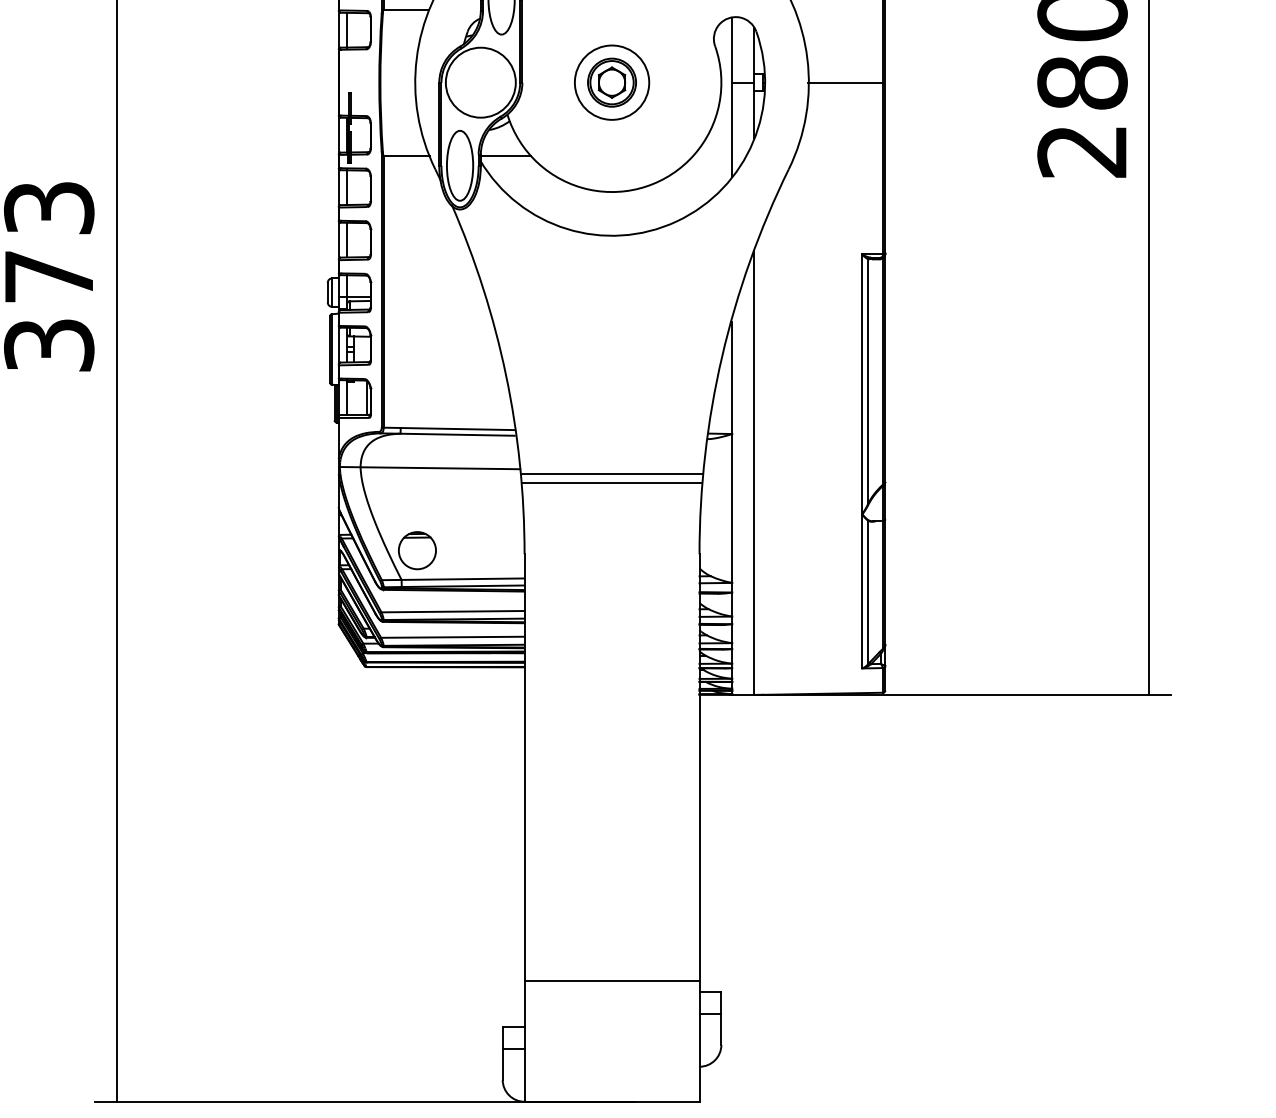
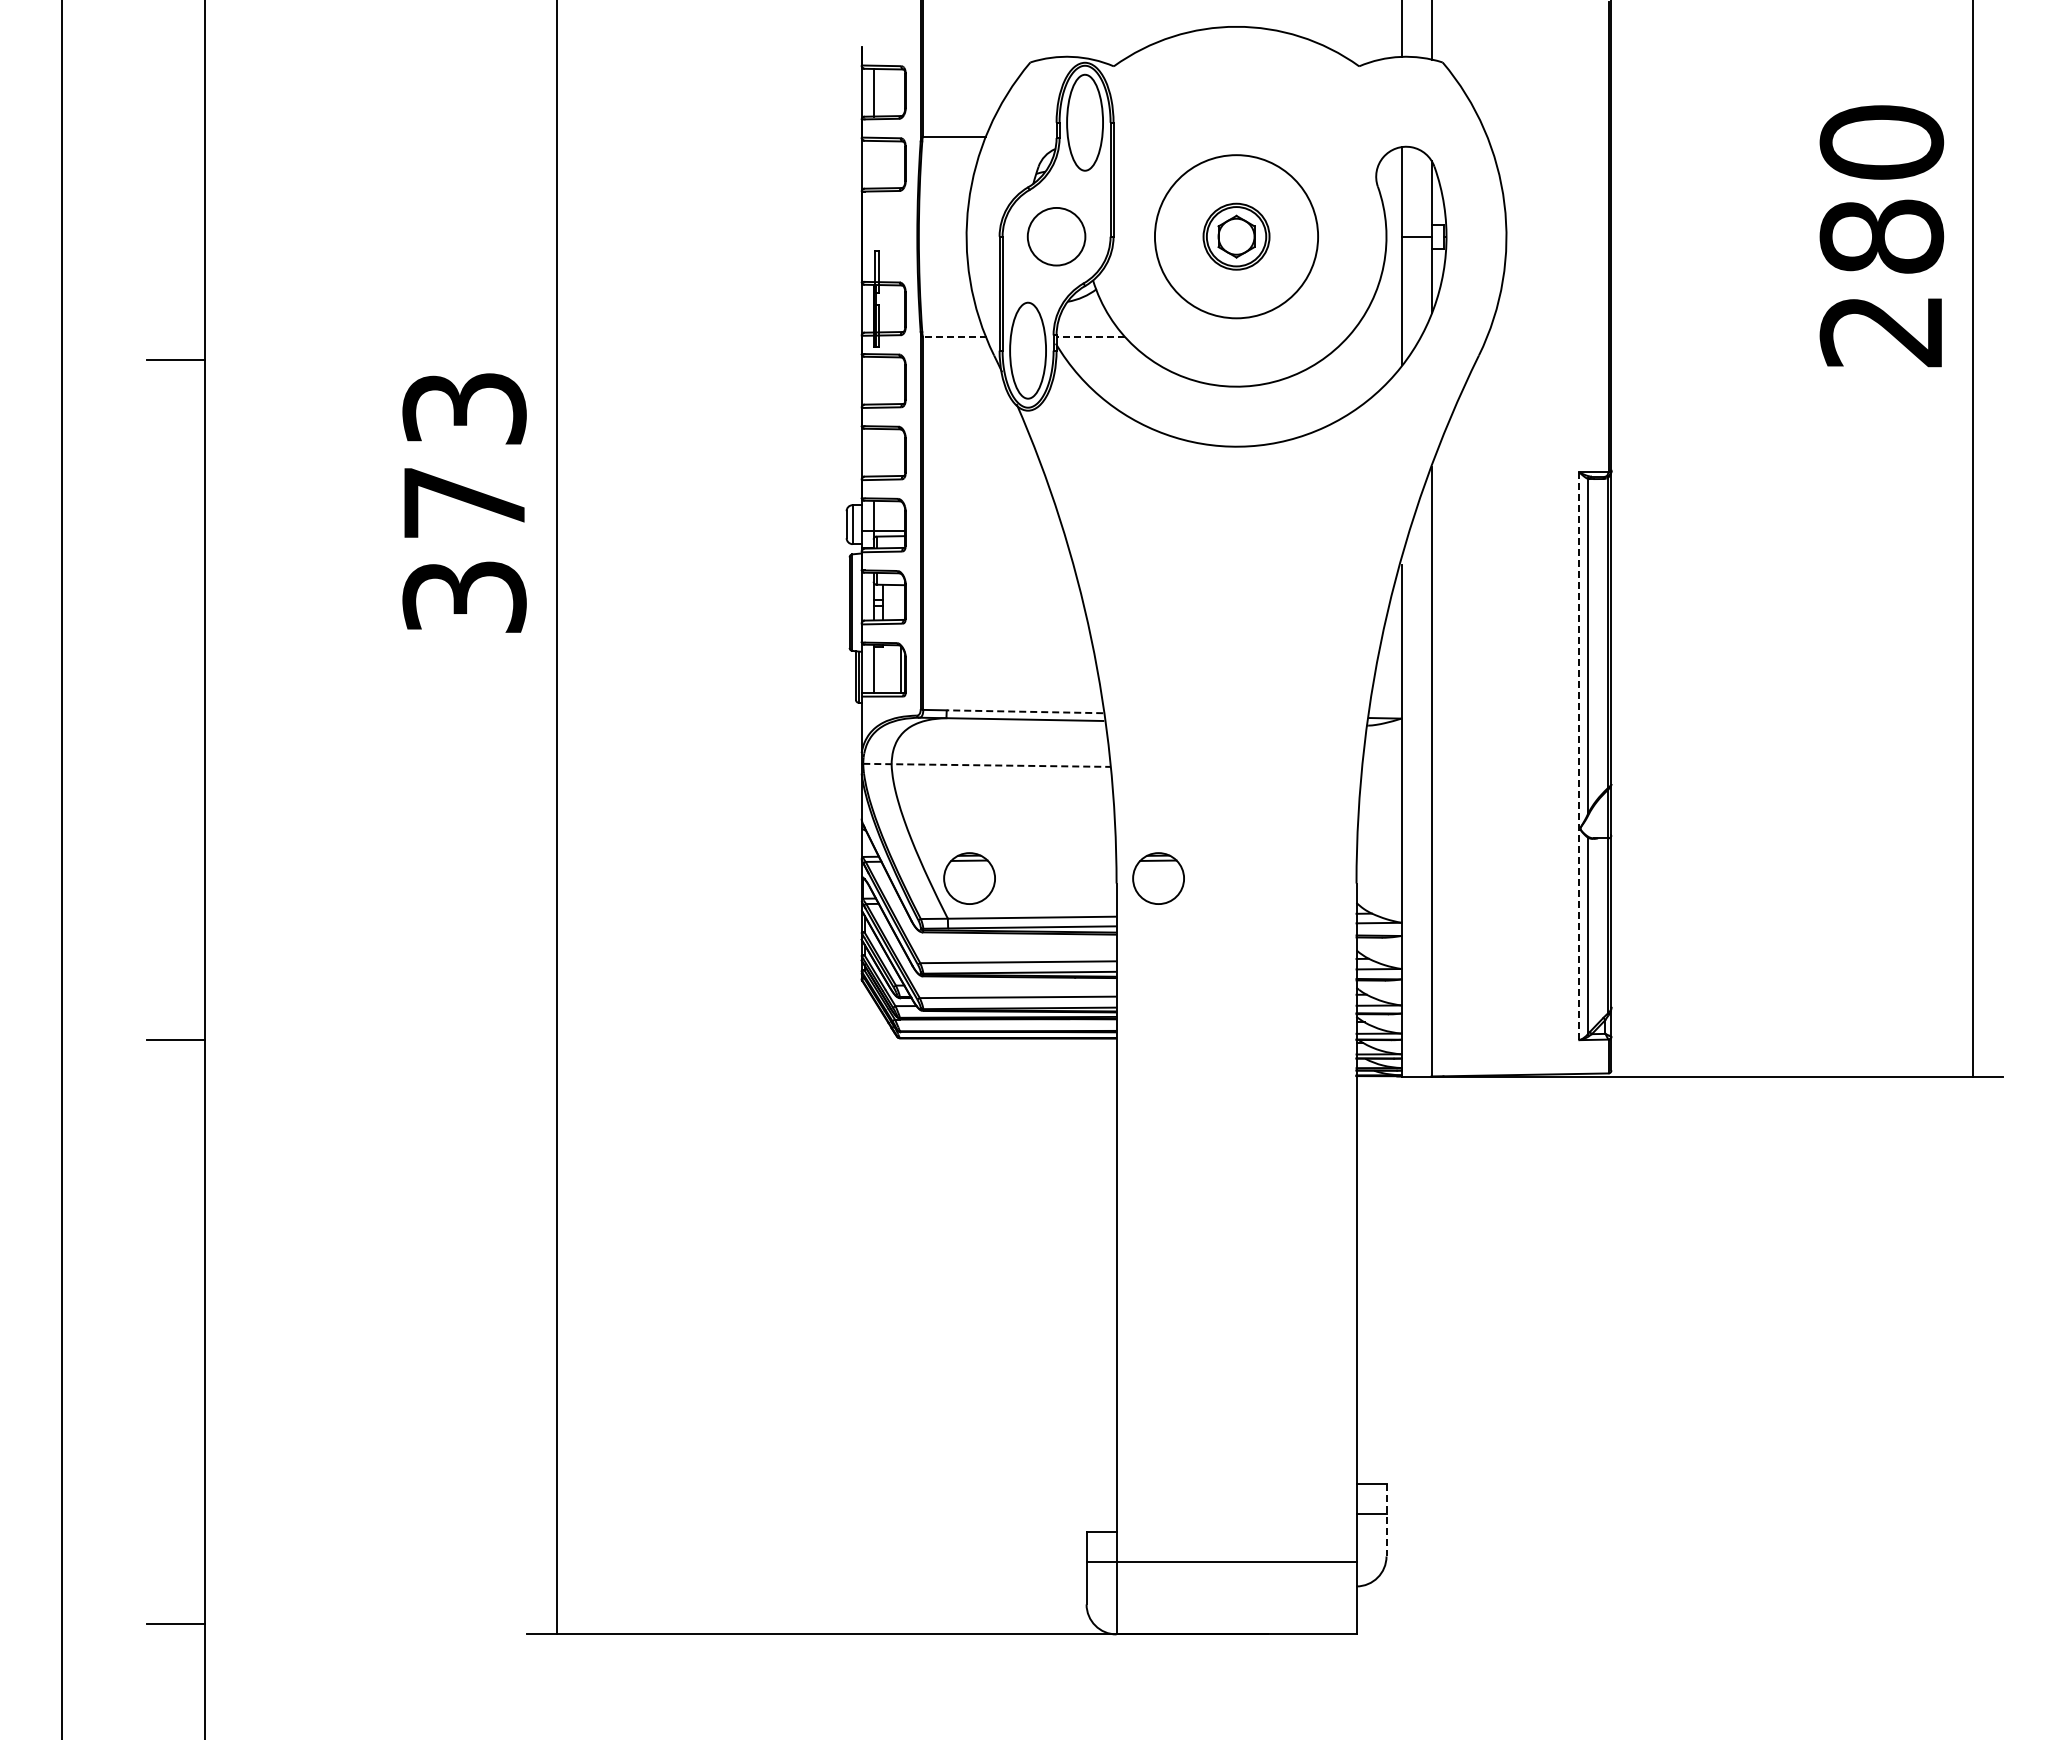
line: (347, 30) -> (873, 164), removed
circle: (480, 82) -> (1056, 236), size x0.6
circle: (612, 82) -> (1236, 236), size x1.6
line: (845, 82) -> (1556, 236), removed
line: (407, 155) -> (955, 336), solid -> dashed
line: (505, 155) -> (1090, 336), solid -> dashed
line: (347, 187) -> (873, 380), removed
line: (347, 240) -> (873, 452), removed
line: (457, 428) -> (1024, 711), solid -> dashed
line: (862, 461) -> (1579, 756), solid -> dashed
line: (429, 468) -> (986, 765), solid -> dashed
line: (612, 474) -> (1236, 773), removed
line: (612, 483) -> (1236, 786), removed
part: (555, 550) -> (1158, 878), added
line: (612, 981) -> (1236, 1562), moved
line: (721, 1018) -> (1386, 1520), solid -> dashed

